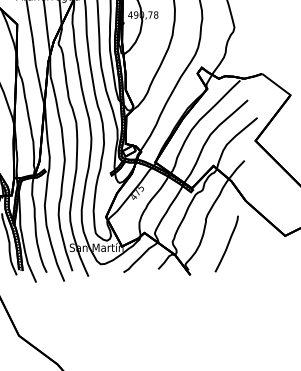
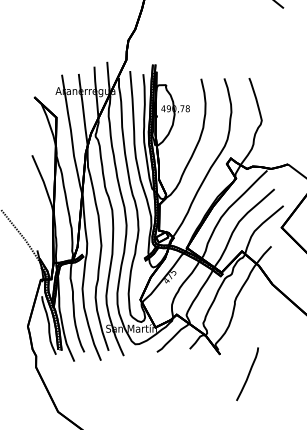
curve: (227, 244) -> (248, 374), moved

